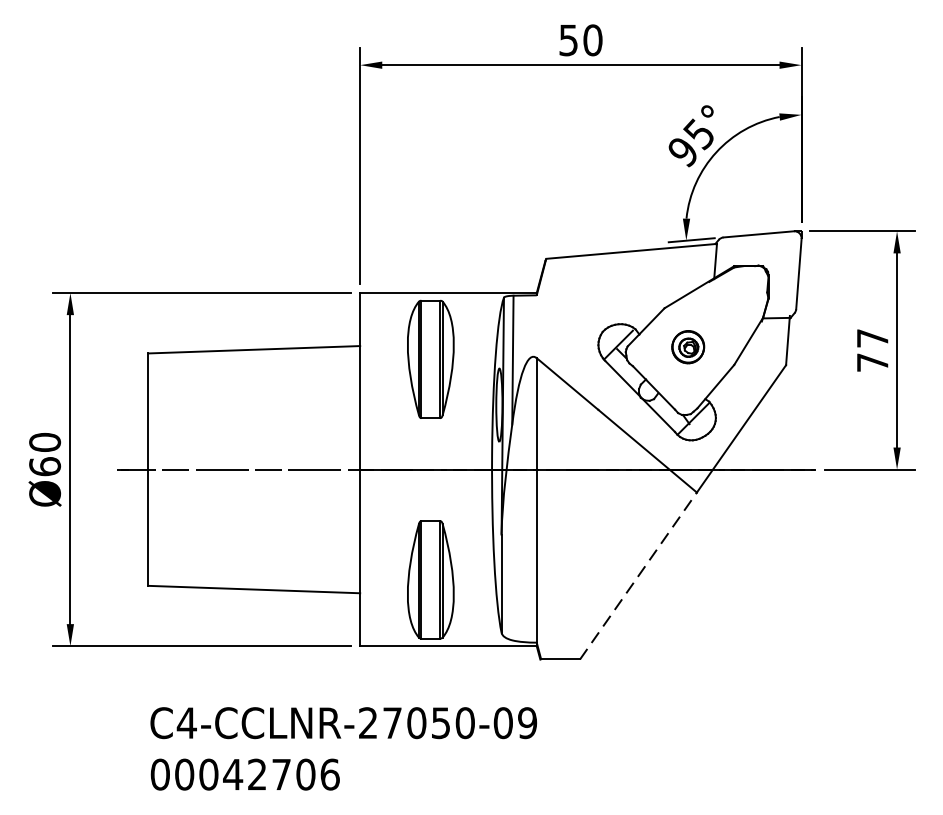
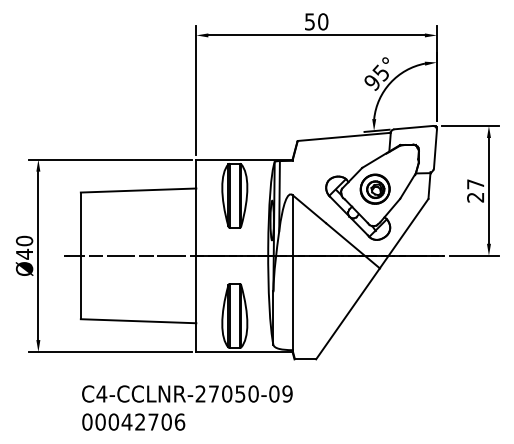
part: (687, 346) -> (374, 188), size x1.67
text: (872, 362) -> (475, 197), 77 -> 27
text: (44, 465) -> (24, 253), Ø60 -> Ø40
line: (639, 575) -> (348, 313), dashed -> solid

